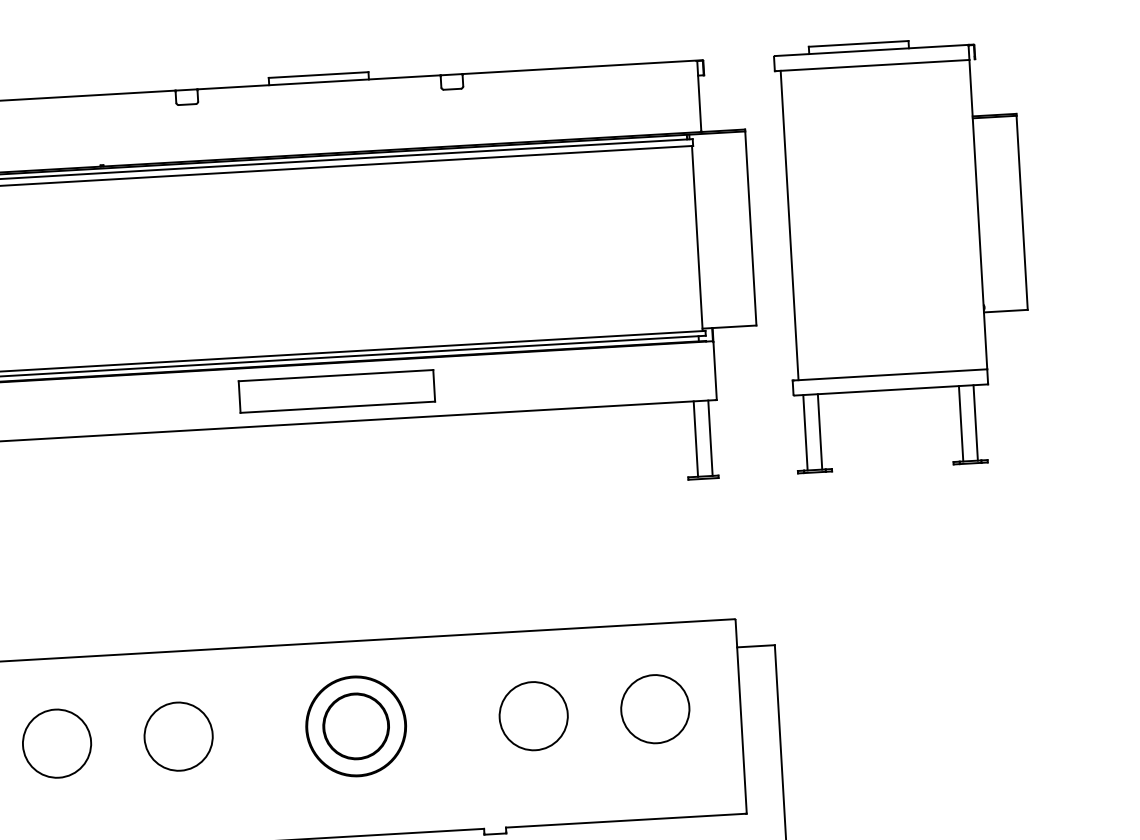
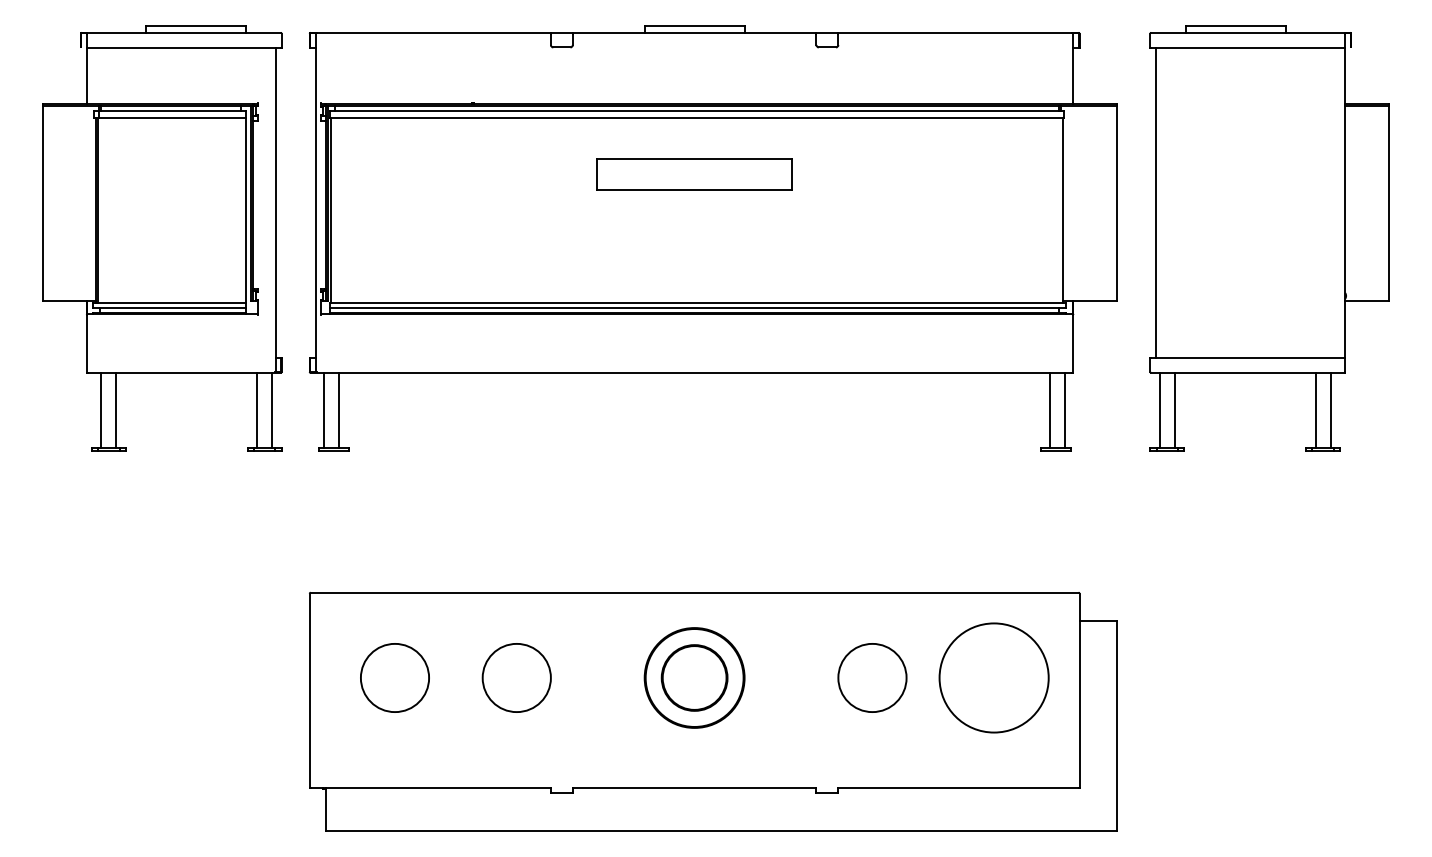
part: (336, 391) -> (694, 174), moved
circle: (655, 708) -> (994, 677), size x1.6

